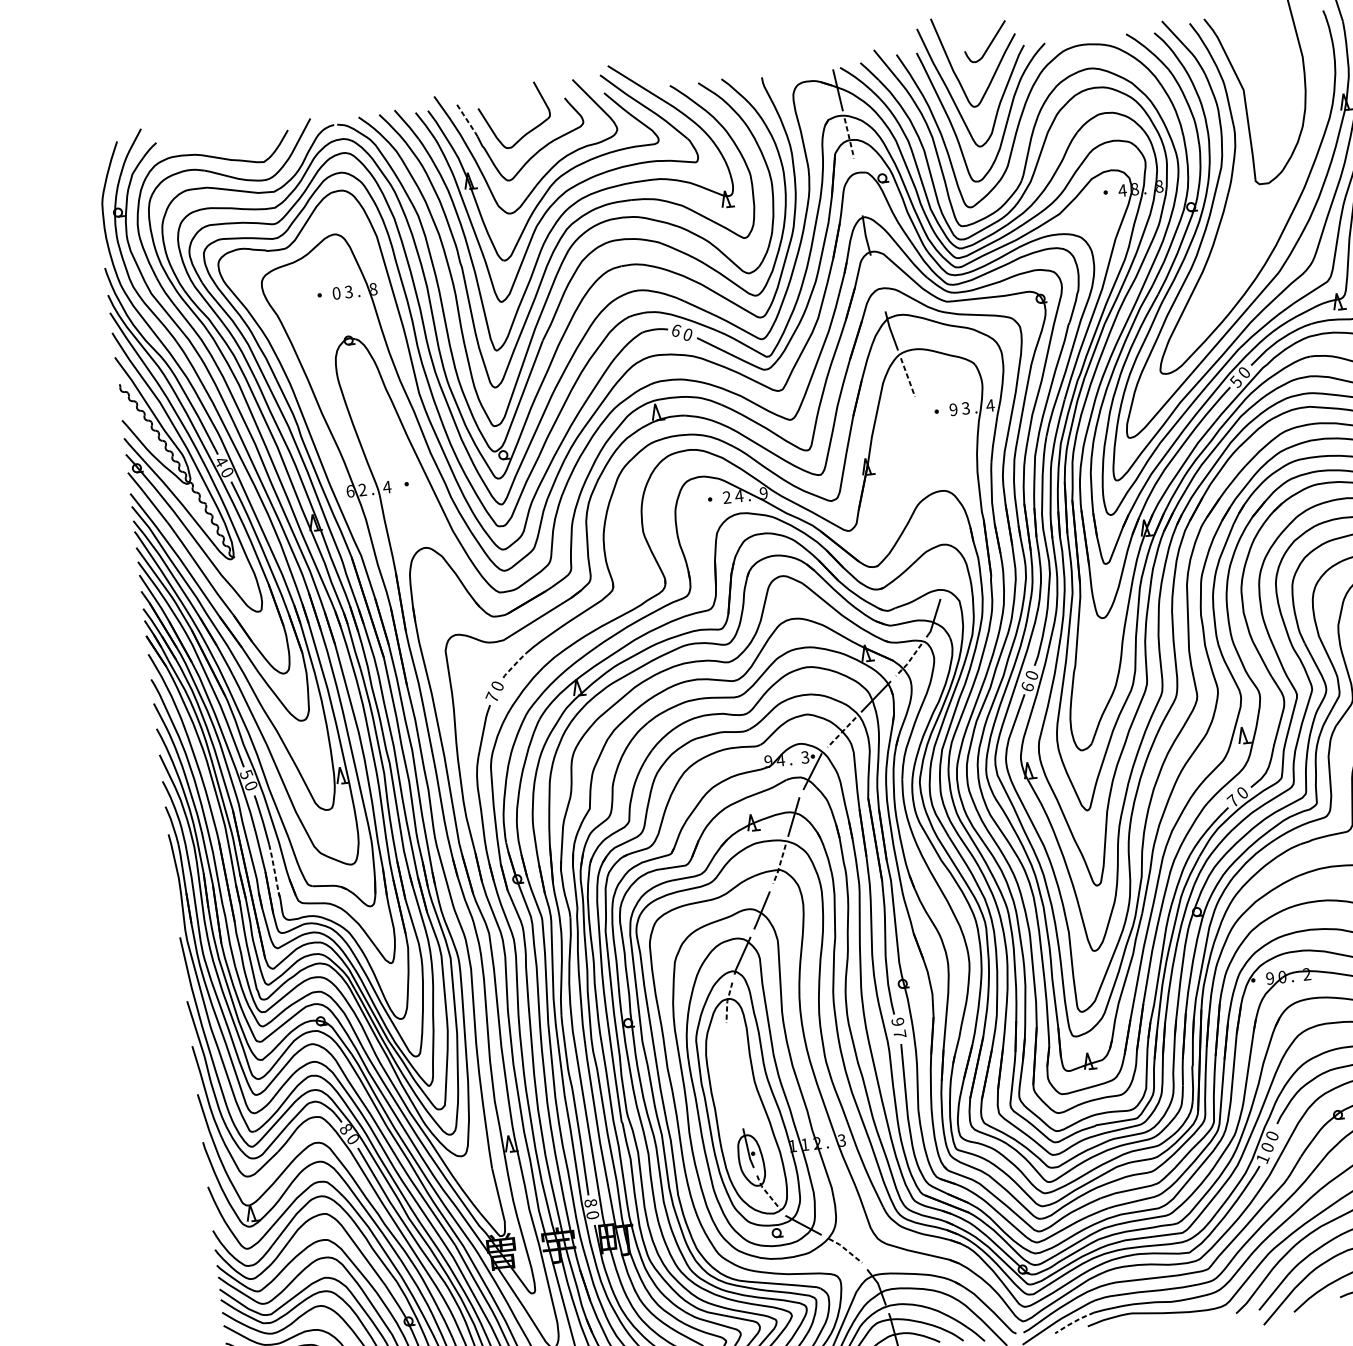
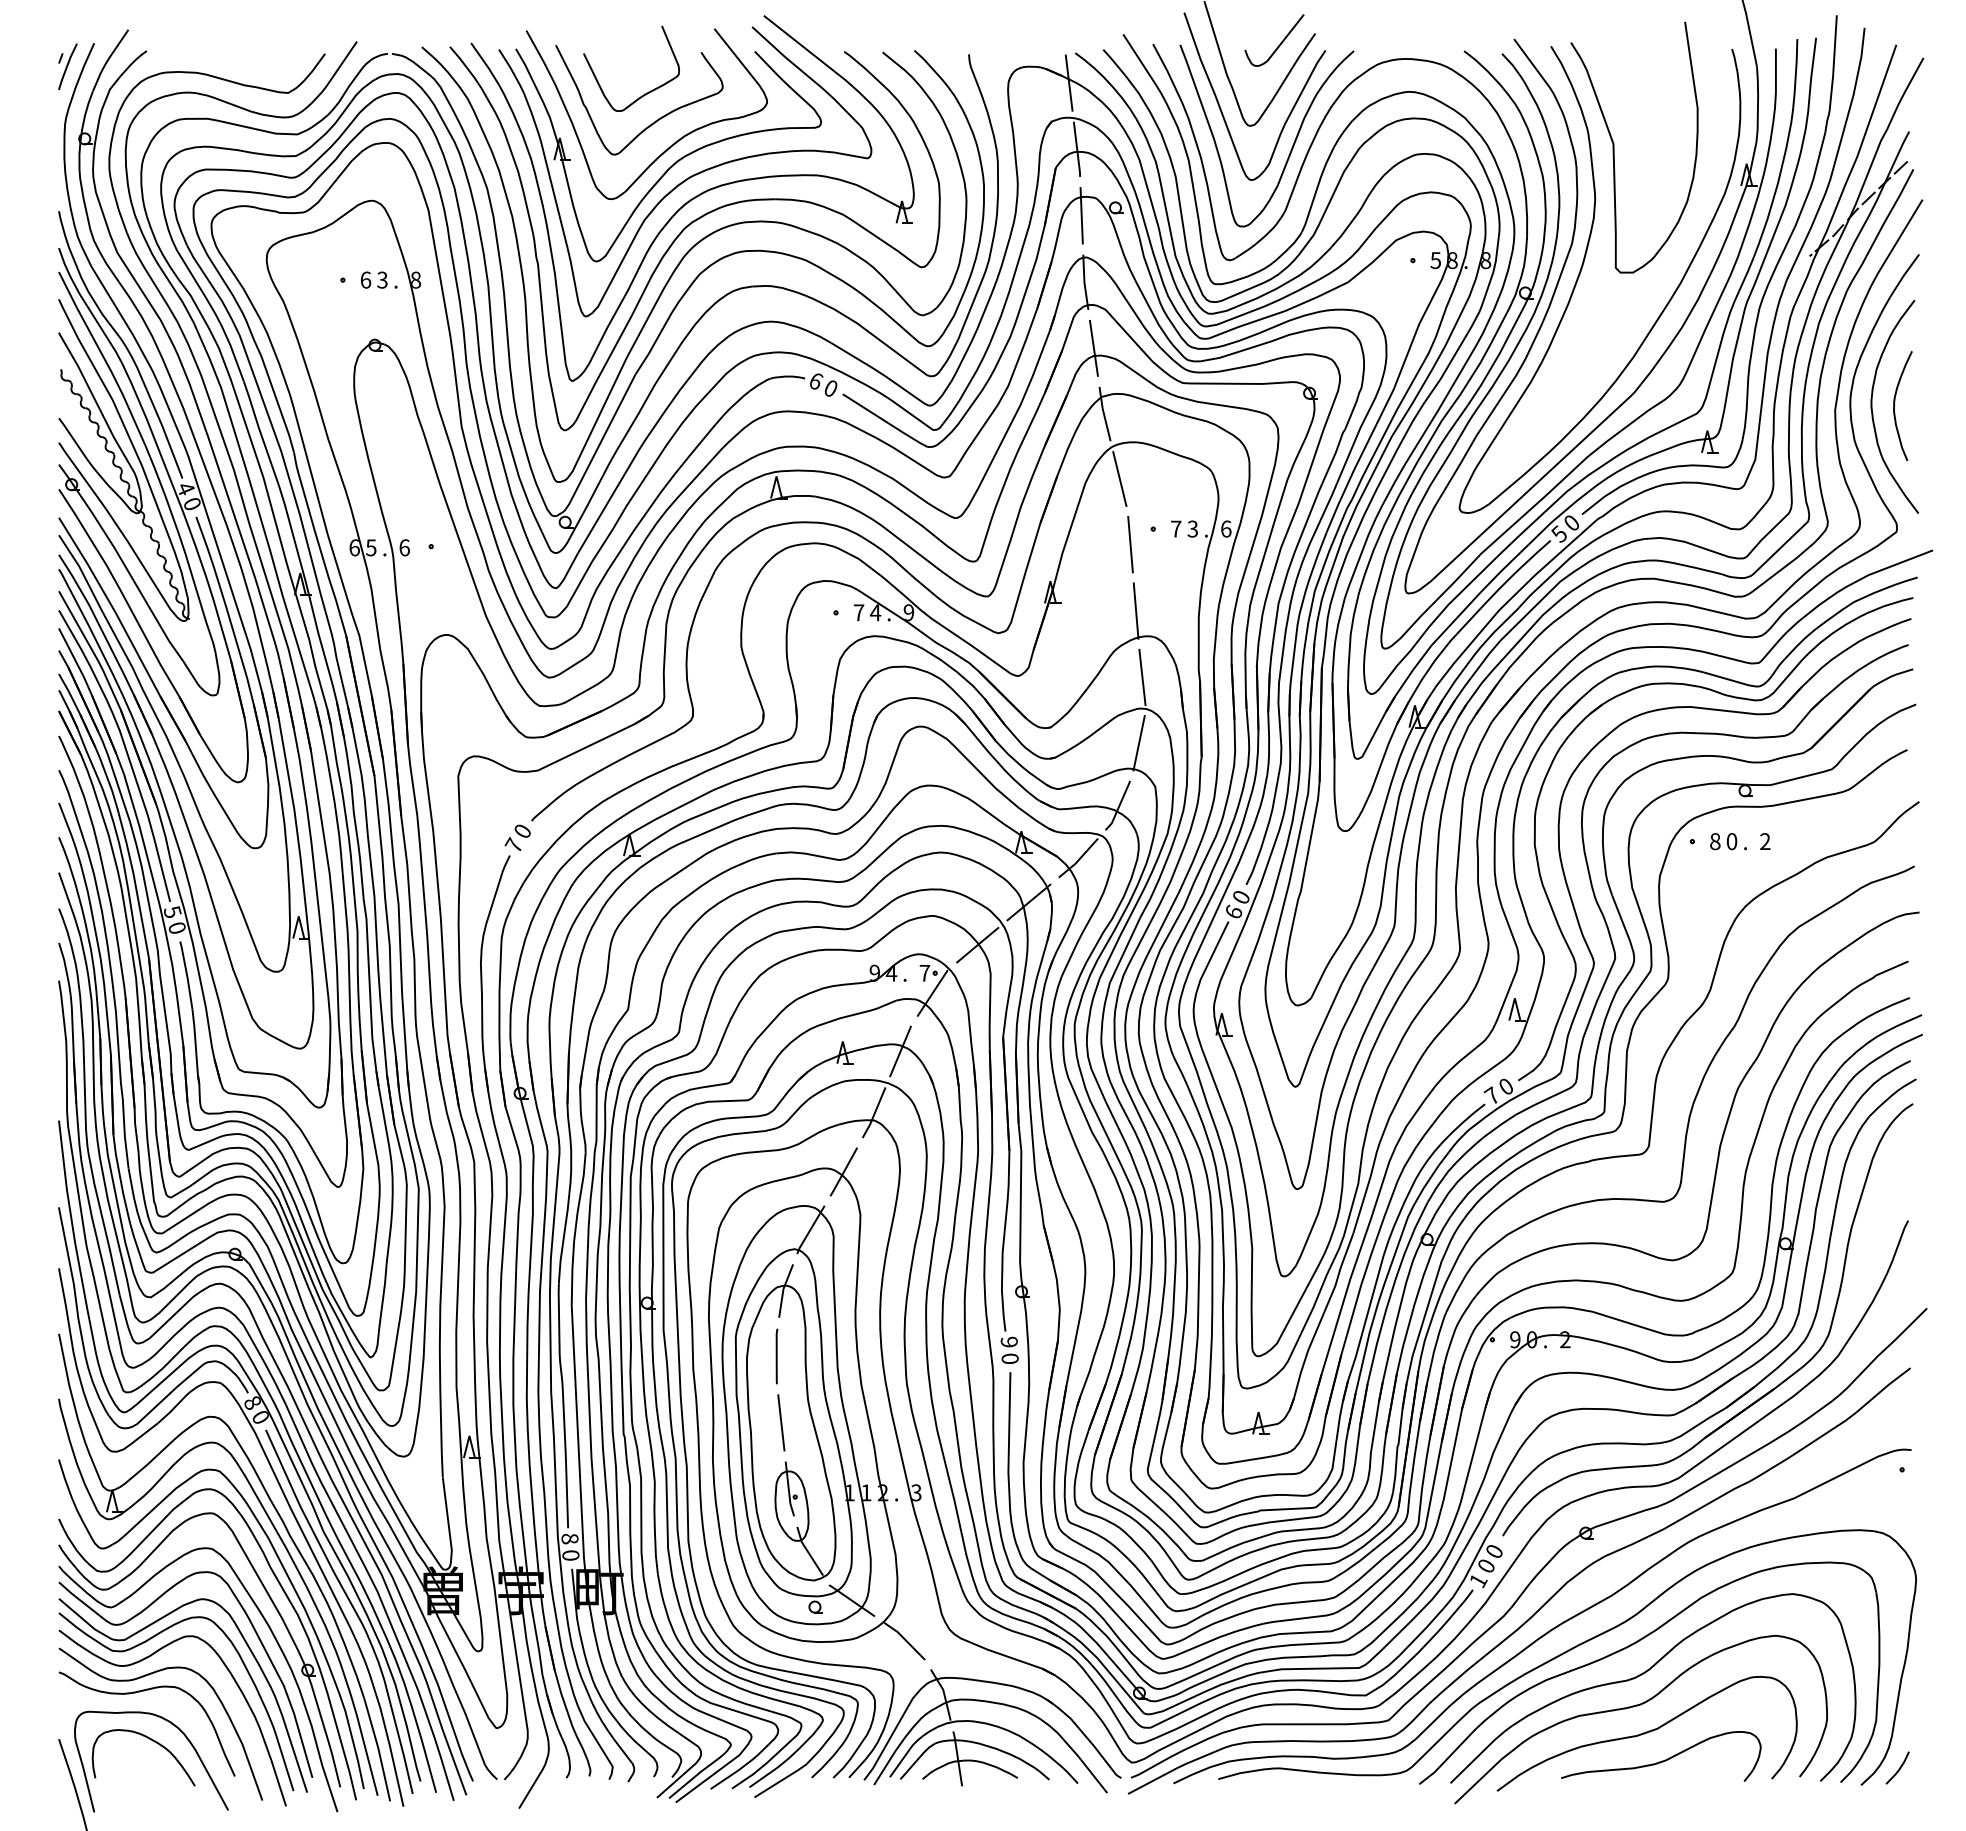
line: (467, 120) -> (567, 68), dashed -> solid
line: (849, 139) -> (1077, 150), dashed -> solid
part: (99, 160) -> (67, 66), added
line: (858, 186) -> (1081, 215), added
text: (1122, 190) -> (1435, 260), 4 -> 5
line: (877, 282) -> (1093, 347), added
text: (336, 292) -> (365, 279), 0 -> 6
line: (907, 377) -> (1119, 479), dashed -> solid
text: (989, 405) -> (1225, 528), 4 -> 6
text: (953, 409) -> (1176, 528), 9 -> 7
line: (921, 424) -> (1130, 544), added
line: (930, 473) -> (1135, 610), added
text: (387, 487) -> (404, 547), 4 -> 6
text: (362, 489) -> (370, 547), 2 -> 5
text: (726, 497) -> (858, 612), 2 -> 7
line: (941, 521) -> (1142, 677), added
line: (943, 570) -> (1138, 743), added
line: (909, 660) -> (1079, 859), dashed -> solid
line: (514, 665) -> (548, 805), dashed -> solid
line: (842, 731) -> (978, 944), dashed -> solid
text: (804, 756) -> (924, 972), 3 -> 7
line: (779, 865) -> (874, 1114), dashed -> solid
line: (274, 871) -> (195, 1046), dashed -> solid
line: (727, 1001) -> (783, 1289), dashed -> solid
text: (899, 1034) -> (1009, 1358), 7 -> 0
line: (727, 1051) -> (776, 1356), added
line: (736, 1099) -> (781, 1422), added
line: (767, 1193) -> (808, 1552), dashed -> solid
line: (846, 1250) -> (906, 1640), dashed -> solid
line: (1074, 1322) -> (1200, 1771), dashed -> solid

